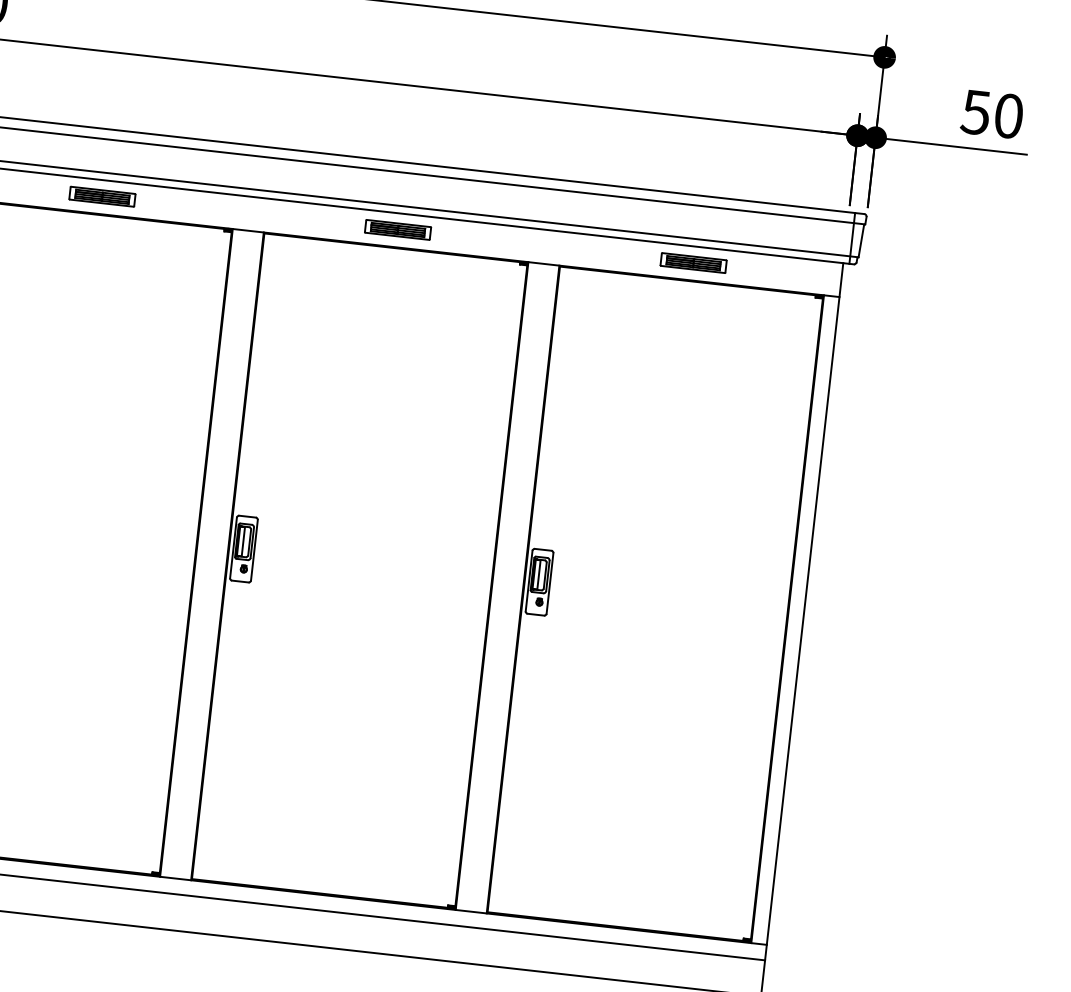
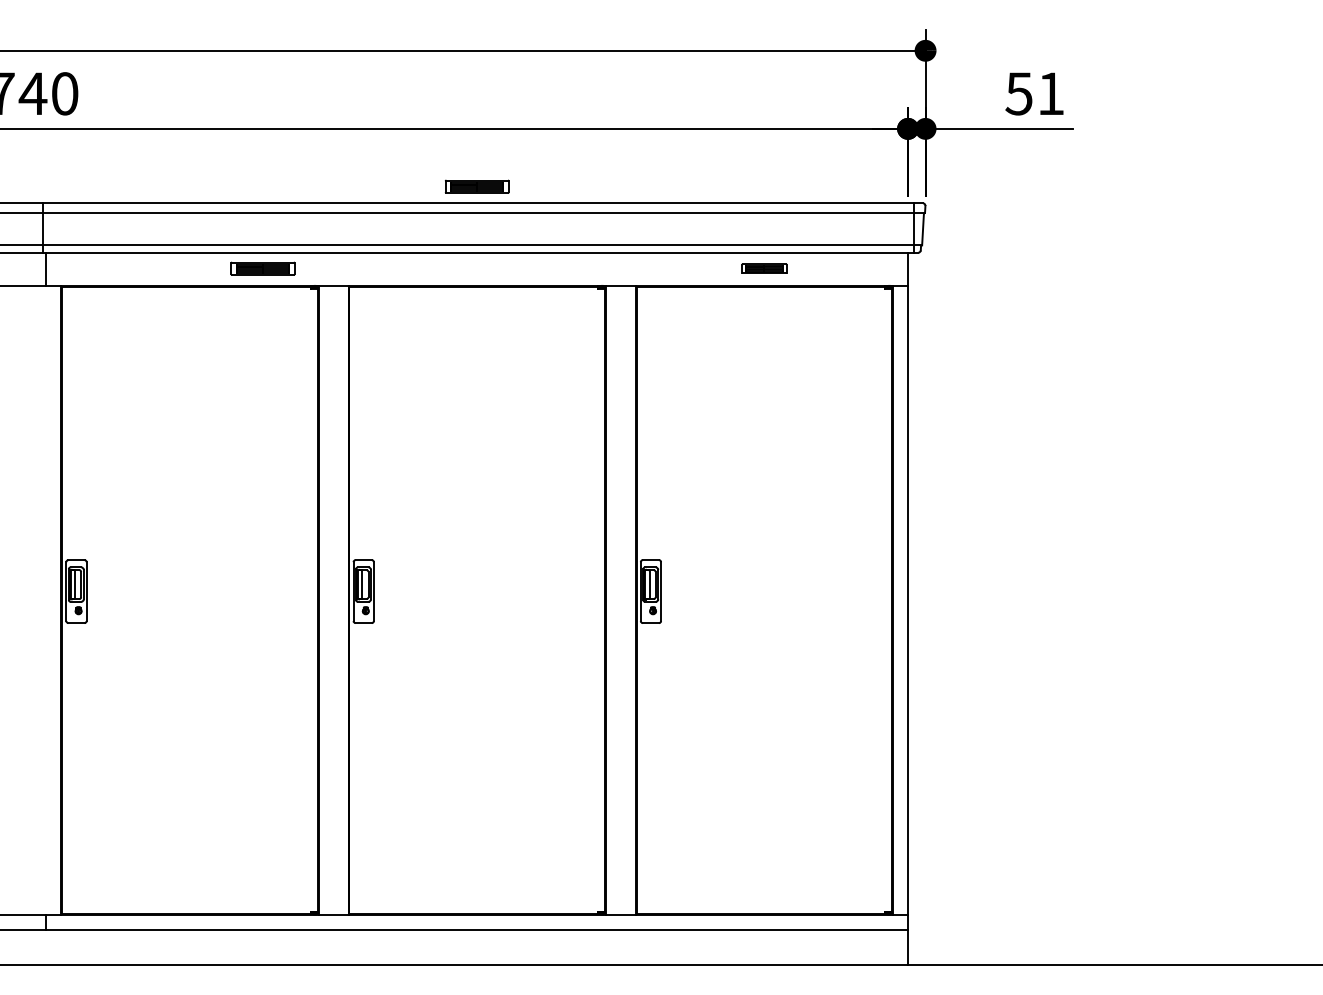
text: (1009, 115) -> (1051, 93), 50 -> 51
part: (101, 196) -> (262, 268), moved
part: (397, 229) -> (476, 186), moved
part: (693, 262) -> (764, 268), size x0.7

